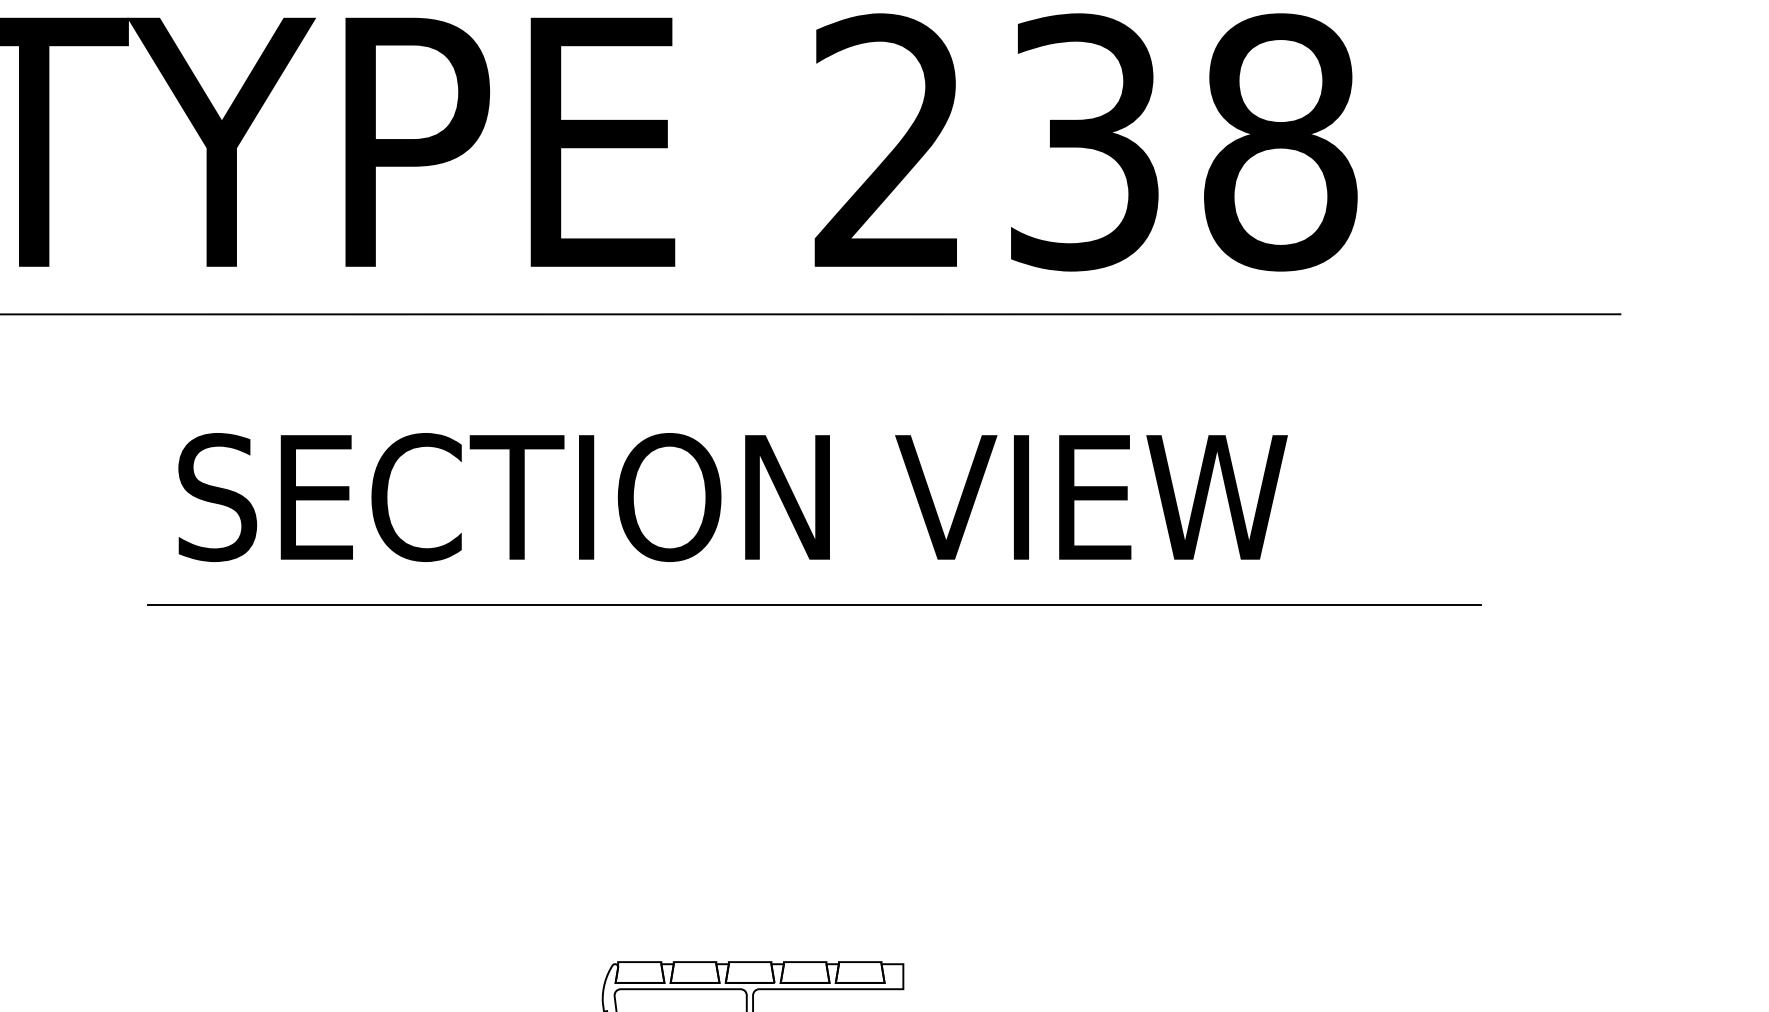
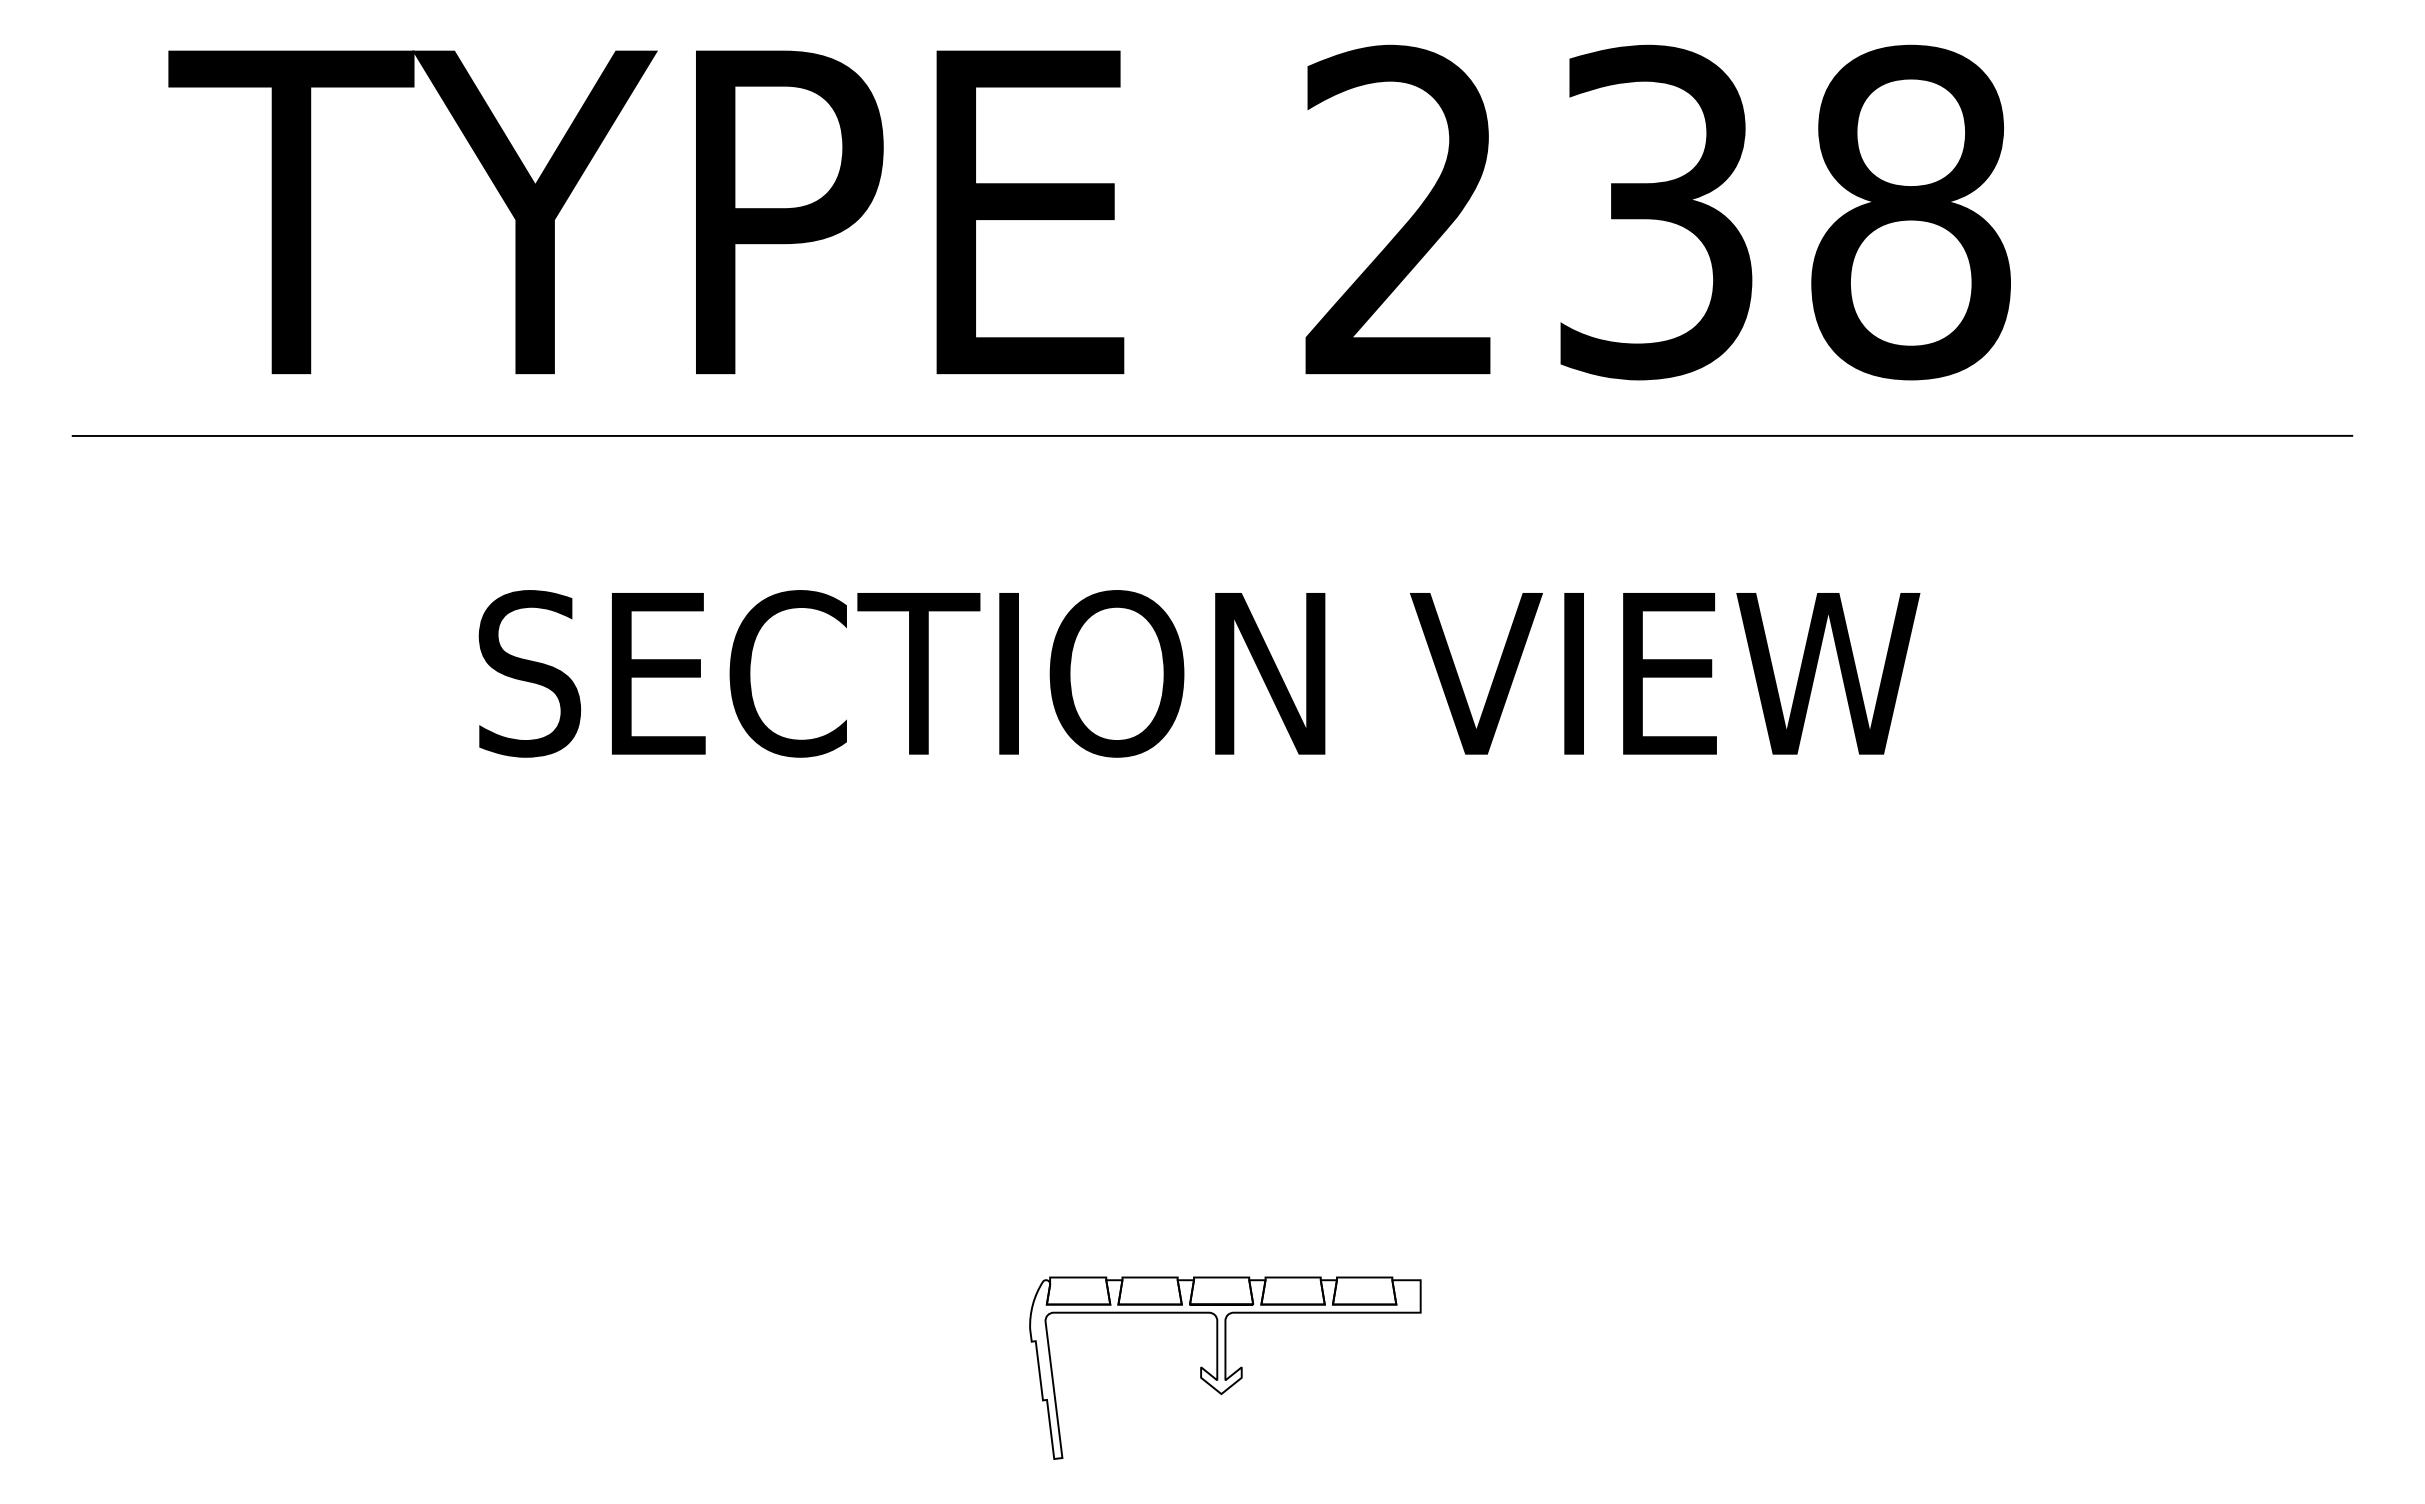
line: (813, 604) -> (1304, 813), removed

